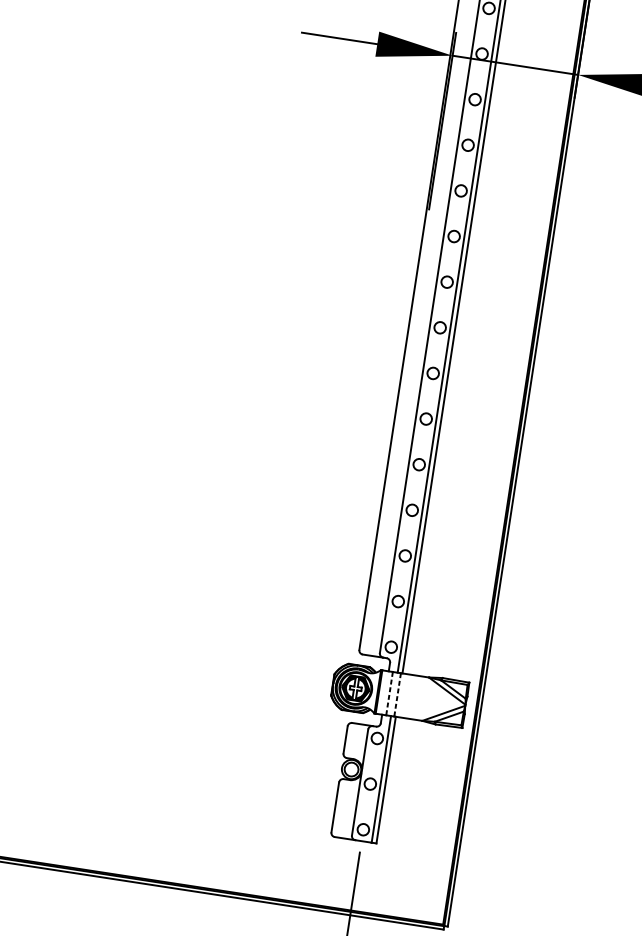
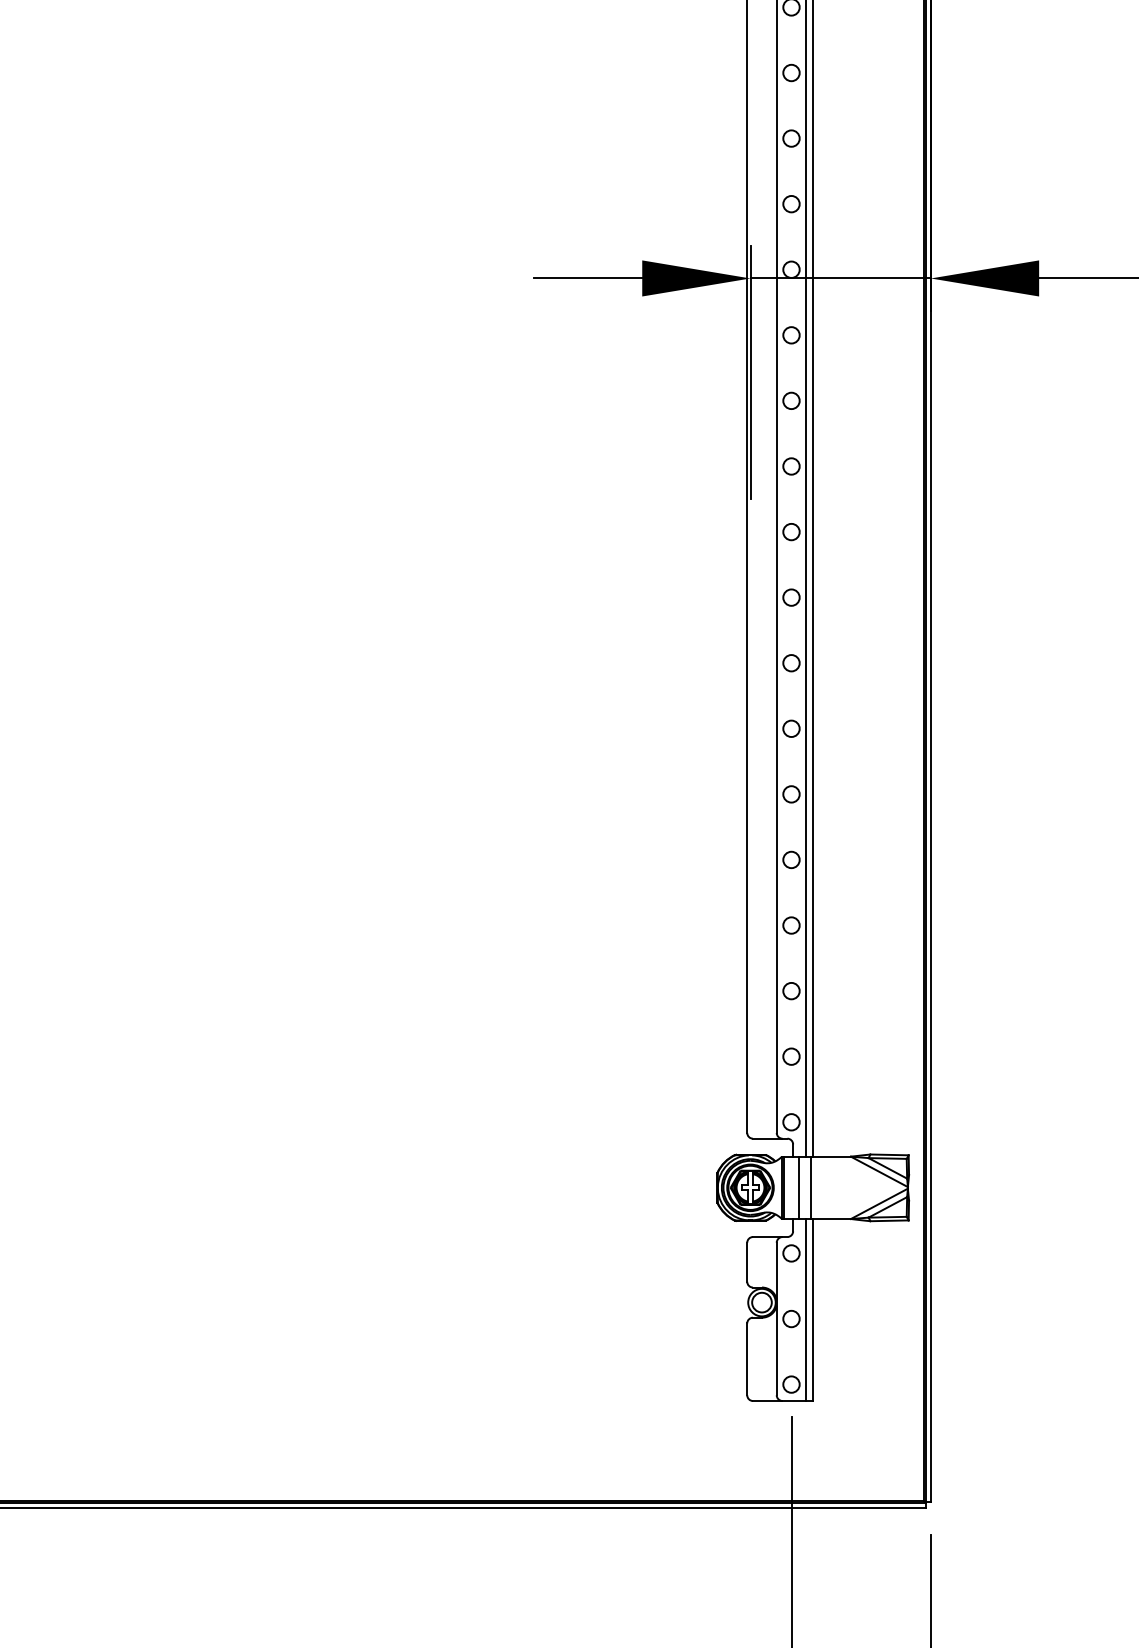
line: (389, 694) -> (799, 1188), dashed -> solid
line: (397, 695) -> (810, 1188), dashed -> solid

